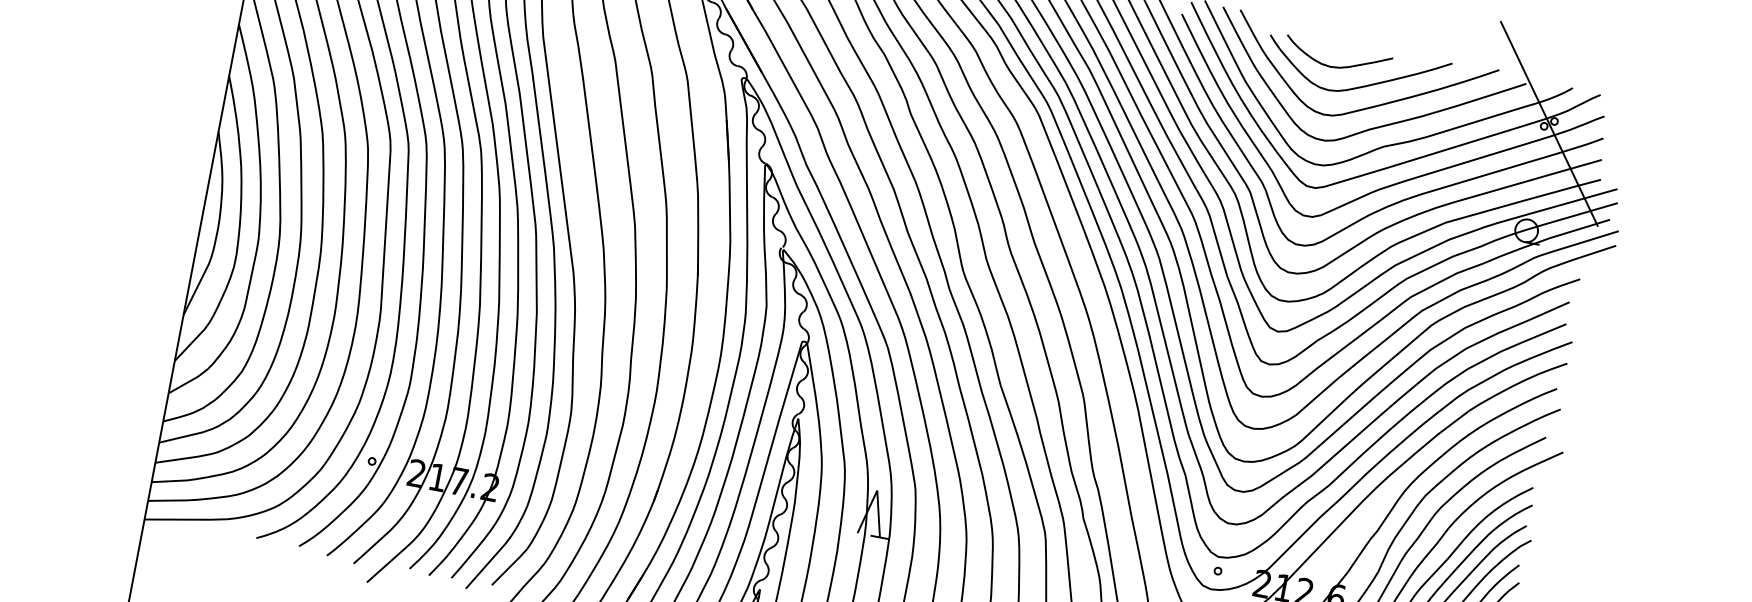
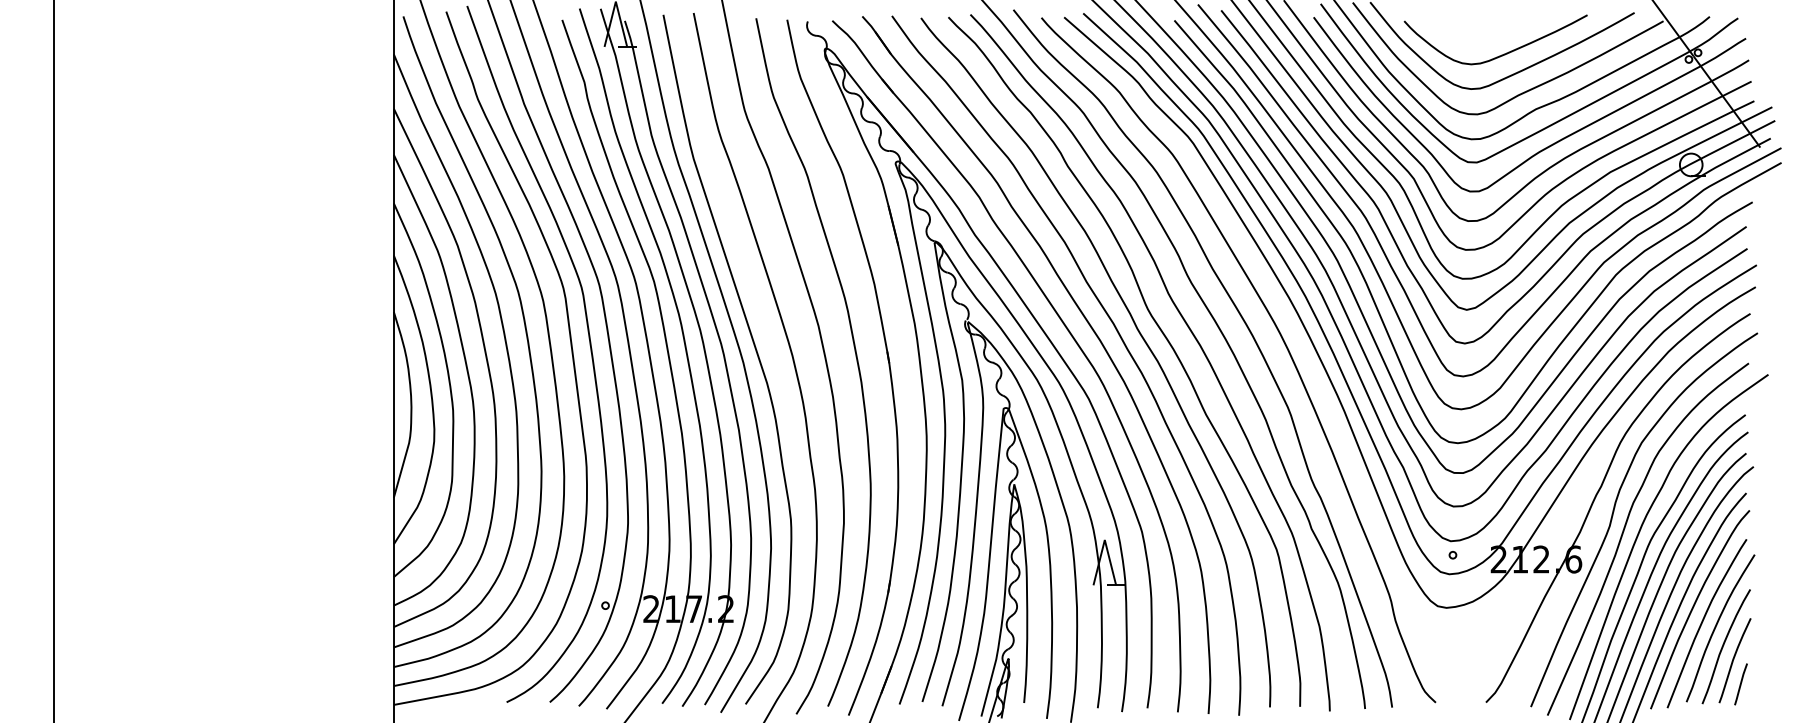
curve: (1336, 66) -> (1474, 39), removed

